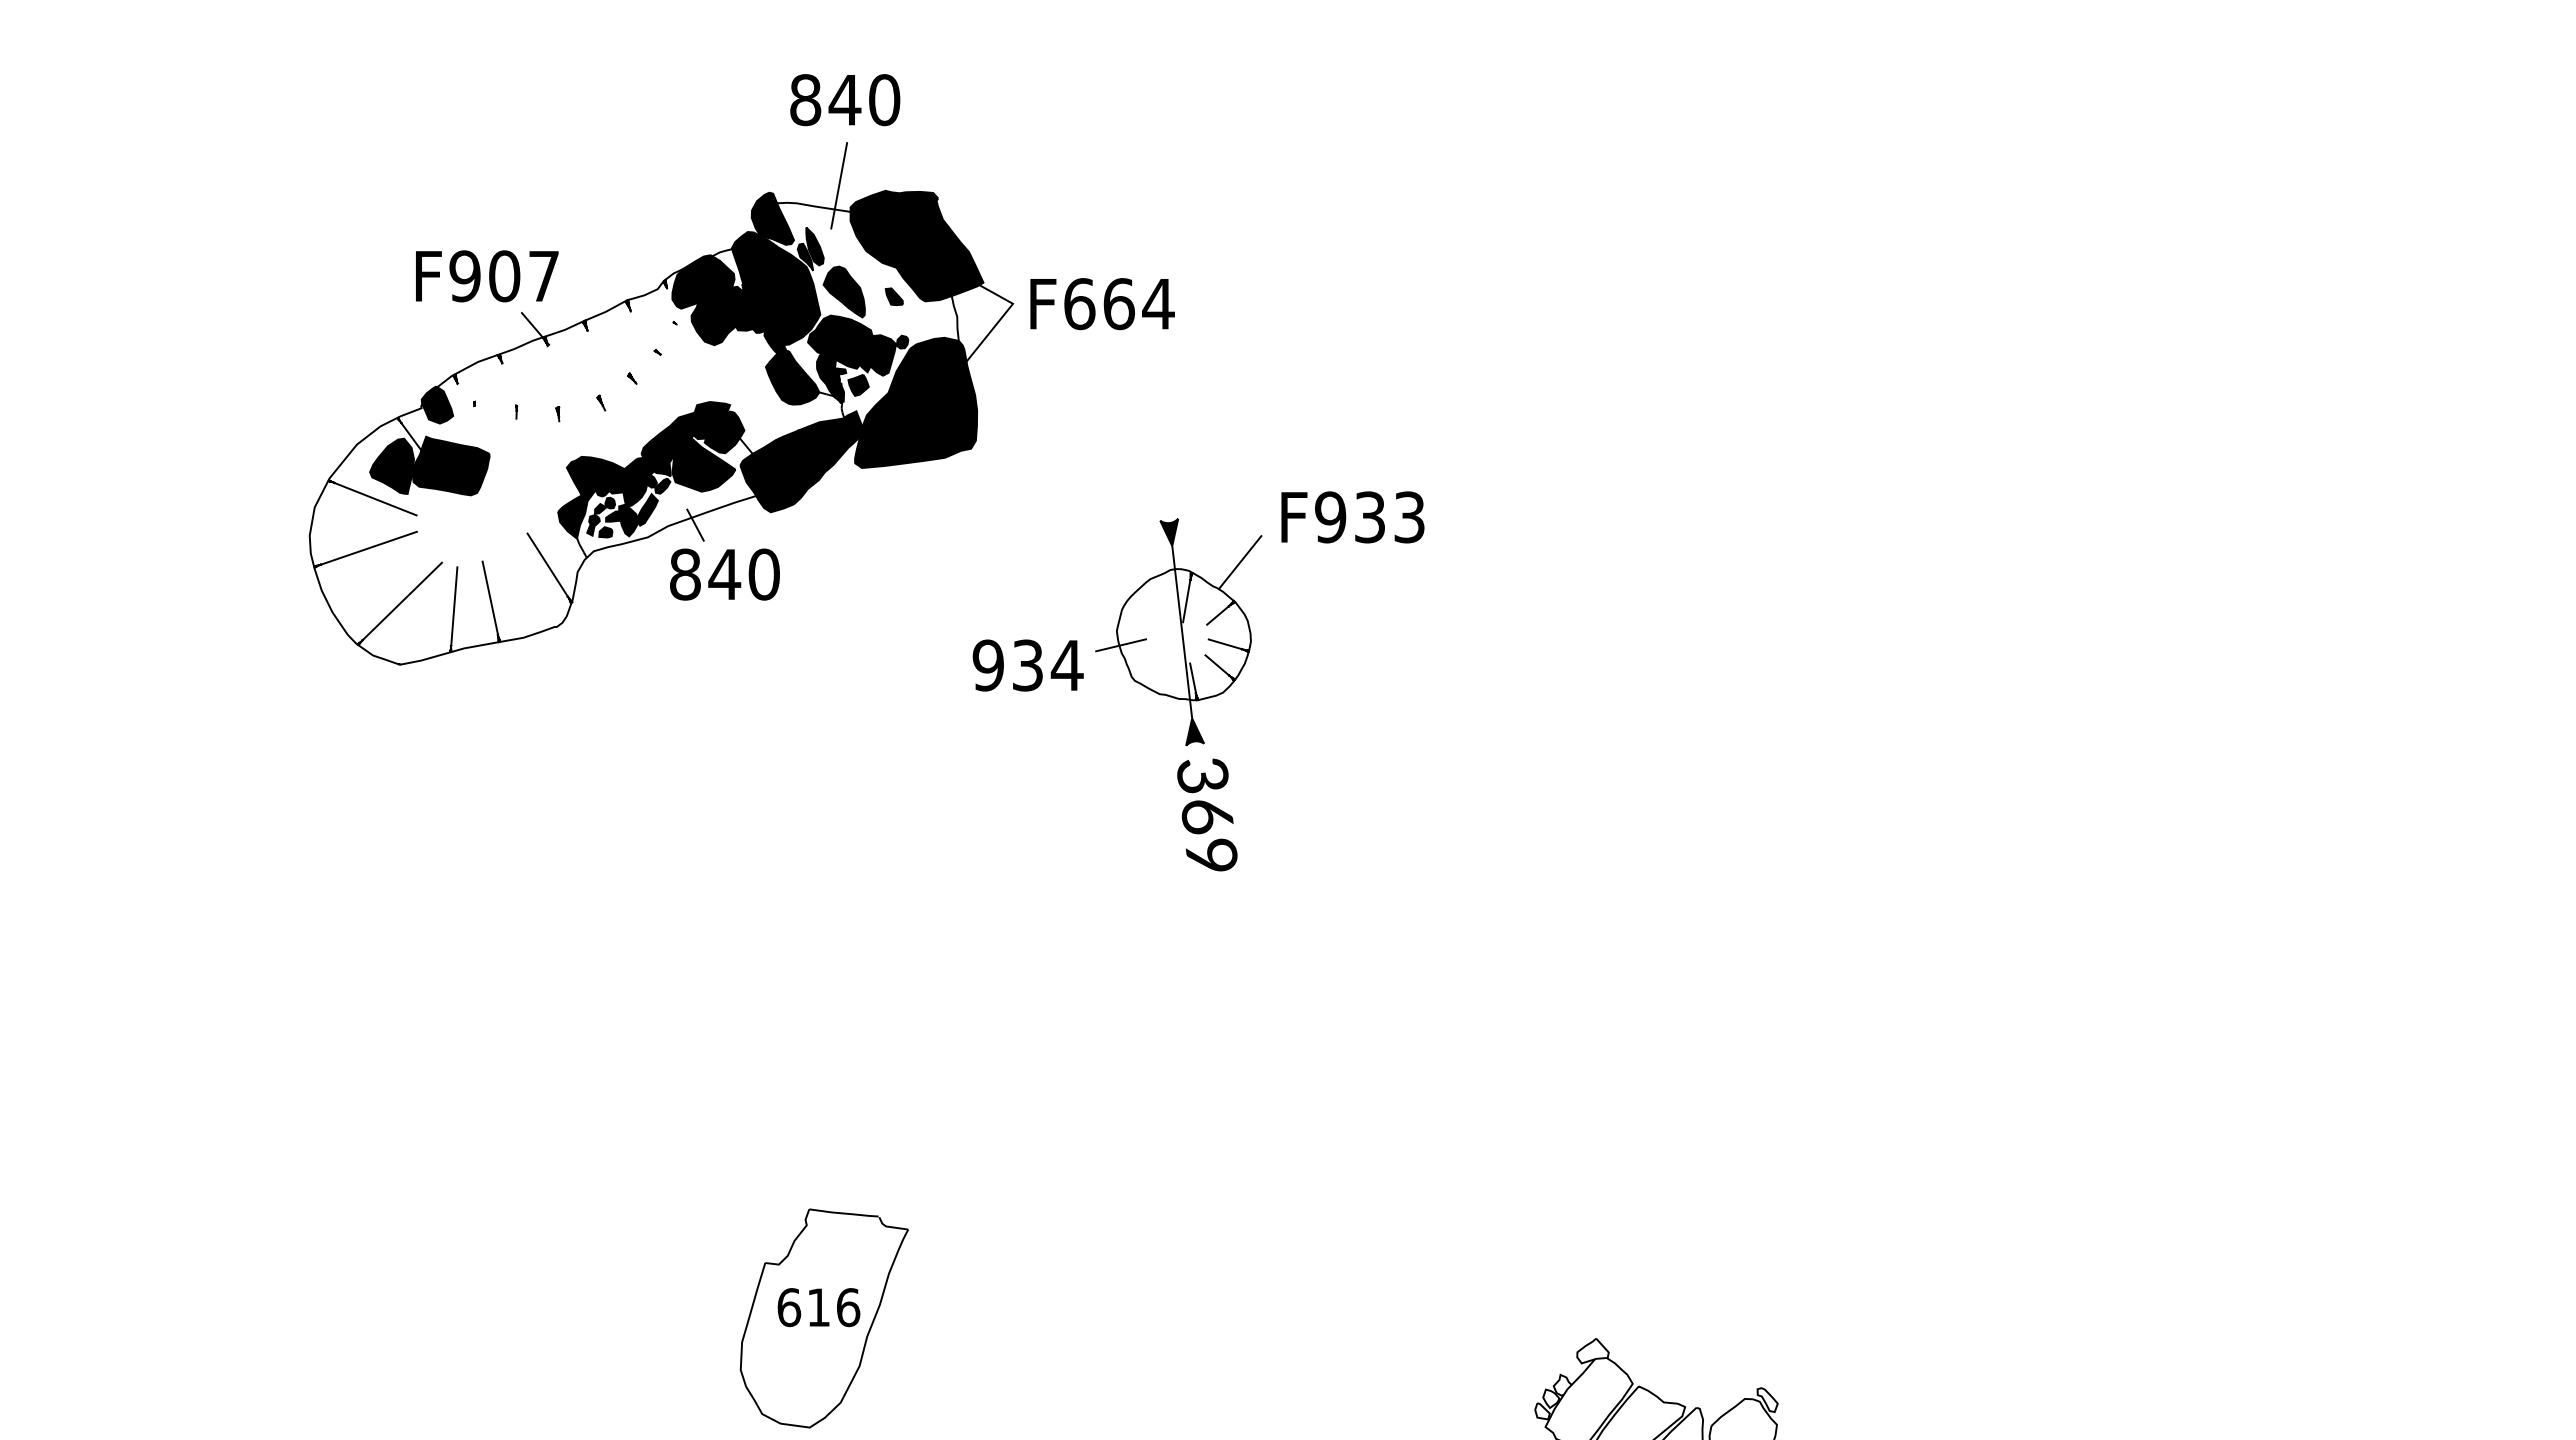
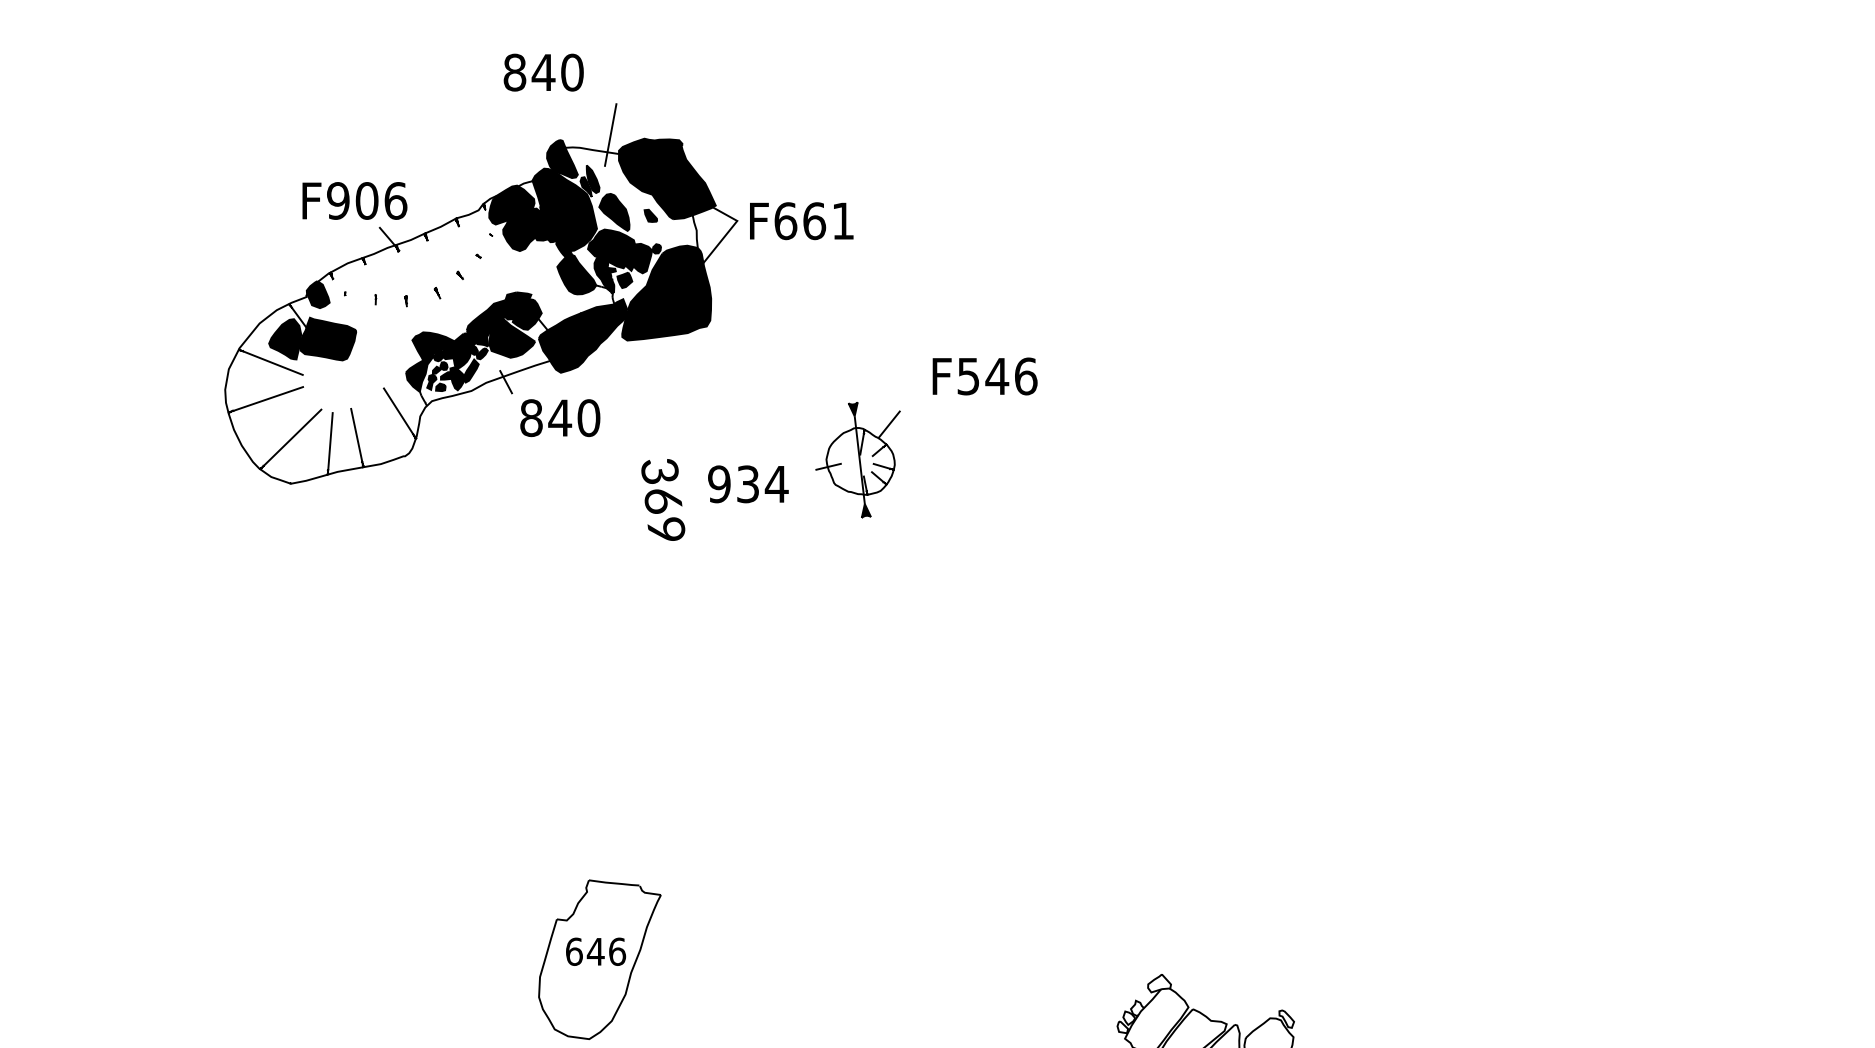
text: (845, 100) -> (543, 72), moved
text: (543, 276) -> (395, 201), F907 -> F906
text: (1158, 304) -> (843, 221), F664 -> F661
text: (1370, 517) -> (997, 376), F933 -> F546
text: (724, 574) -> (559, 418), moved
part: (1178, 632) -> (857, 460), size x0.7
text: (1207, 814) -> (663, 499), moved
text: (818, 1307) -> (595, 951), 616 -> 646

